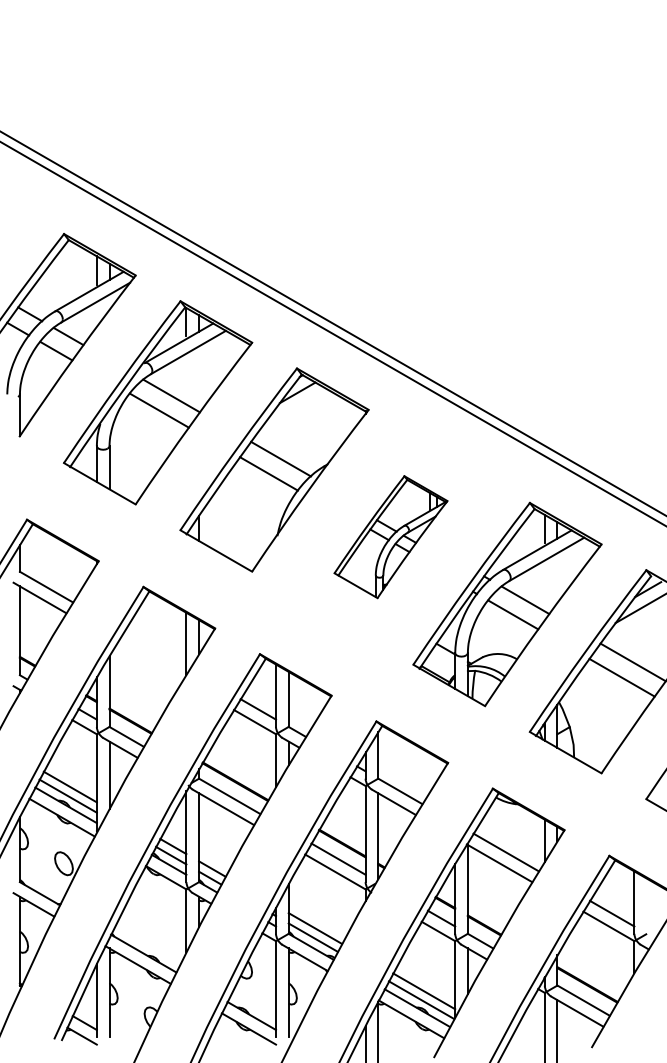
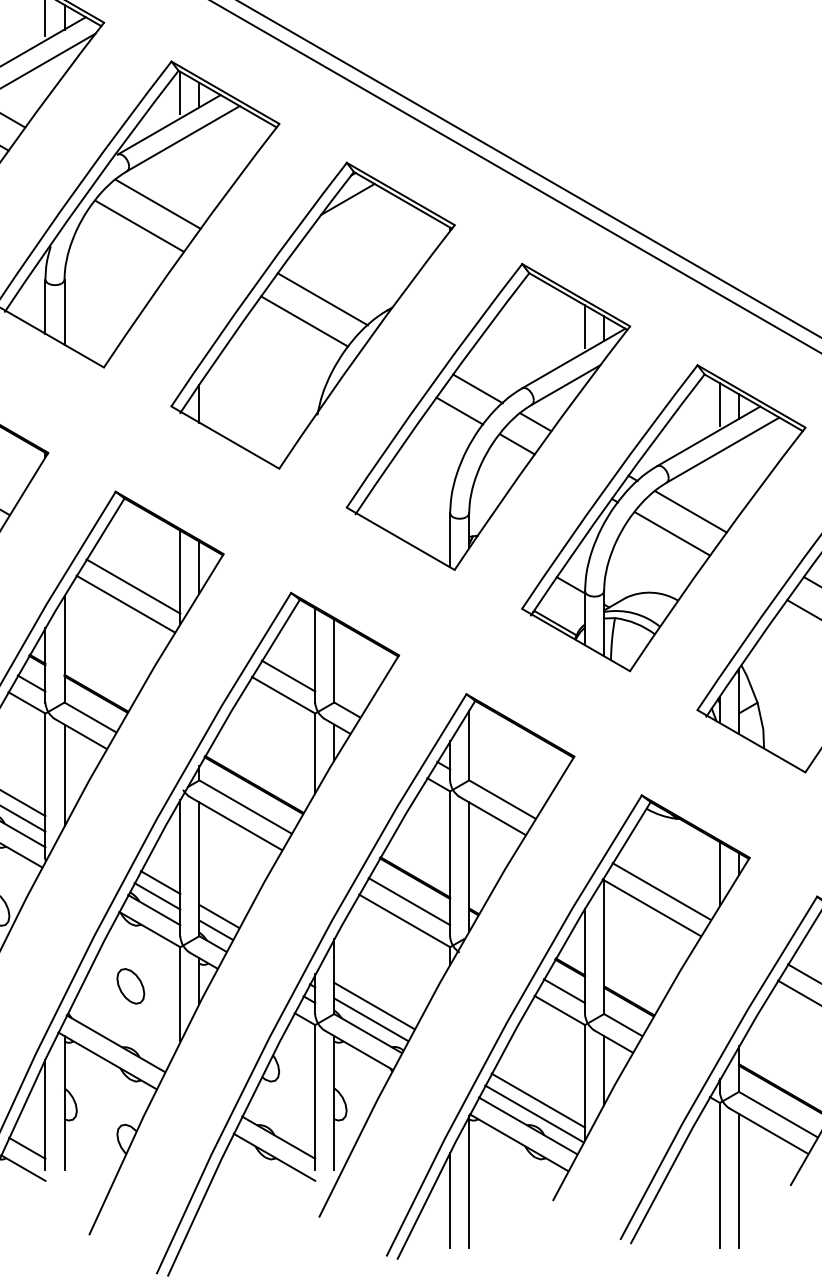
part: (390, 536) -> (487, 415), size x1.67
line: (155, 649) -> (133, 585), added
line: (149, 661) -> (124, 603), added
part: (153, 915) -> (130, 986), added

